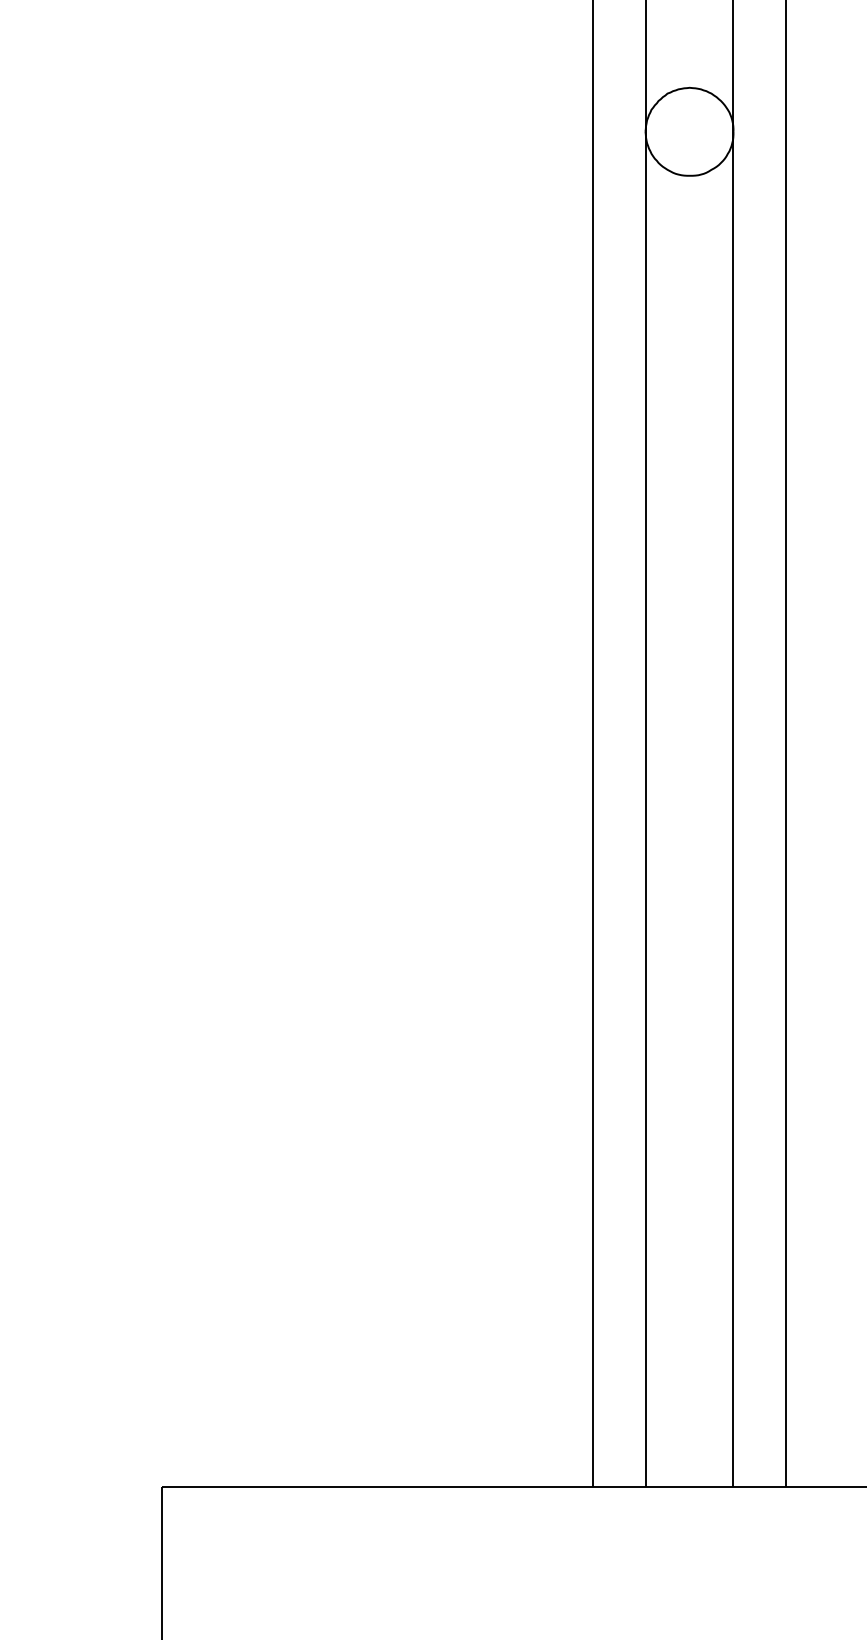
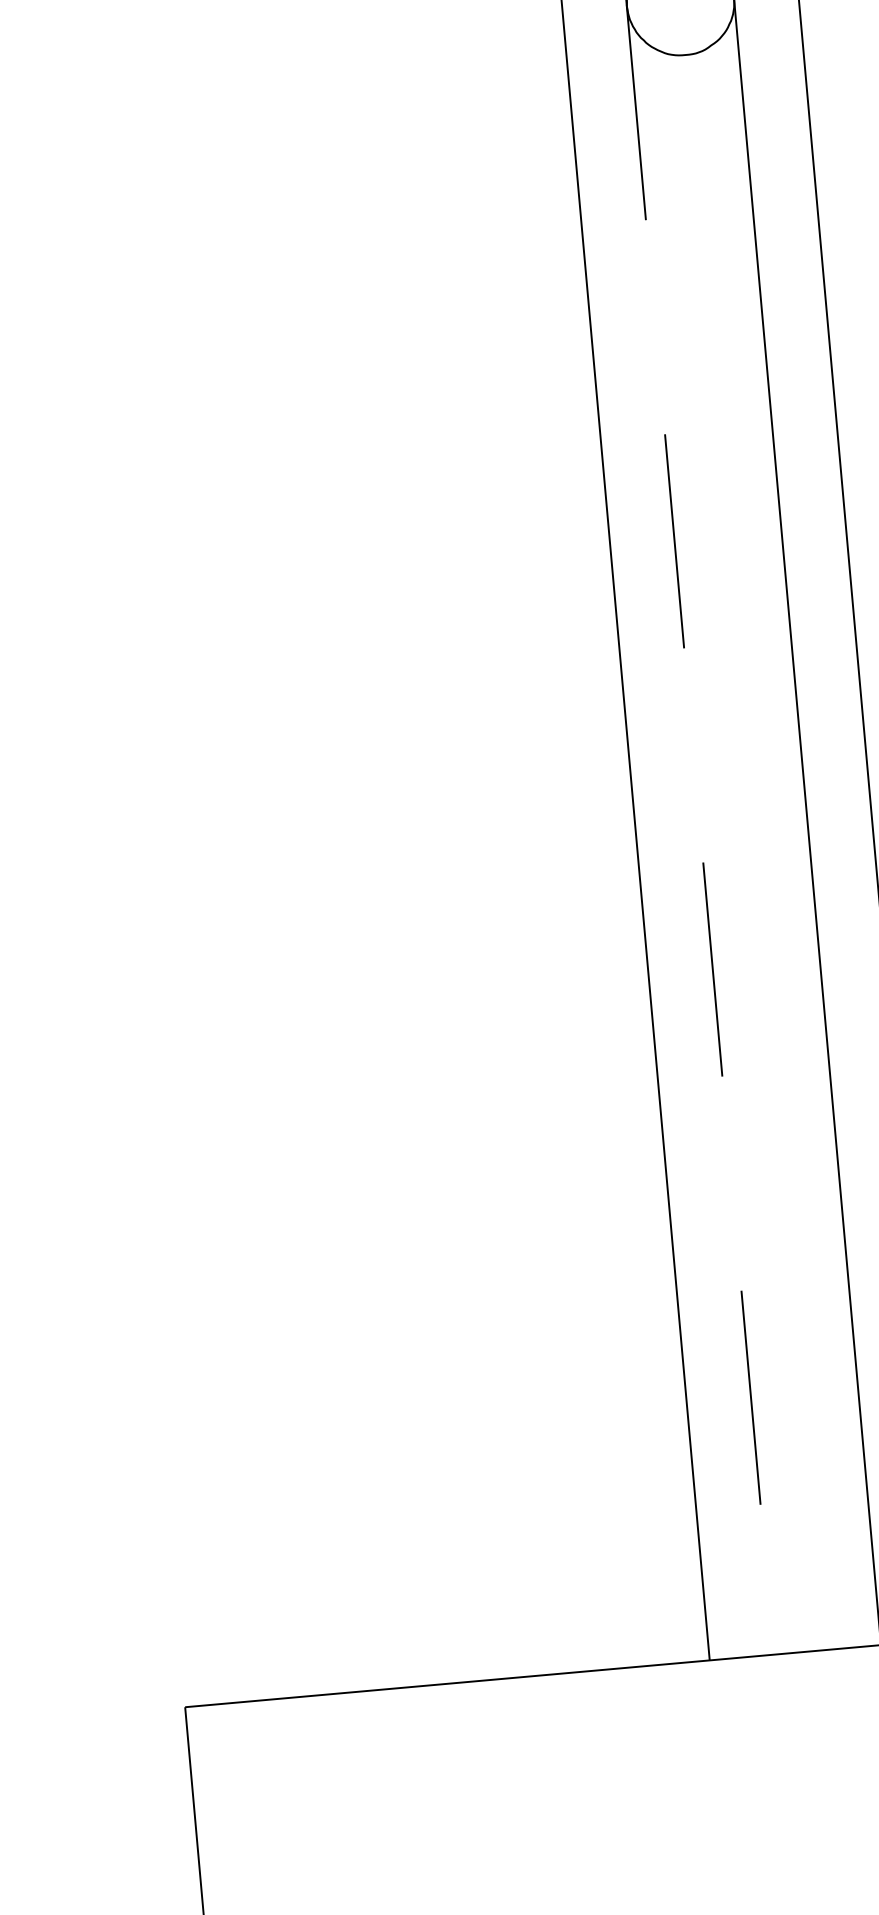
line: (645, 809) -> (700, 830), solid -> dashed

